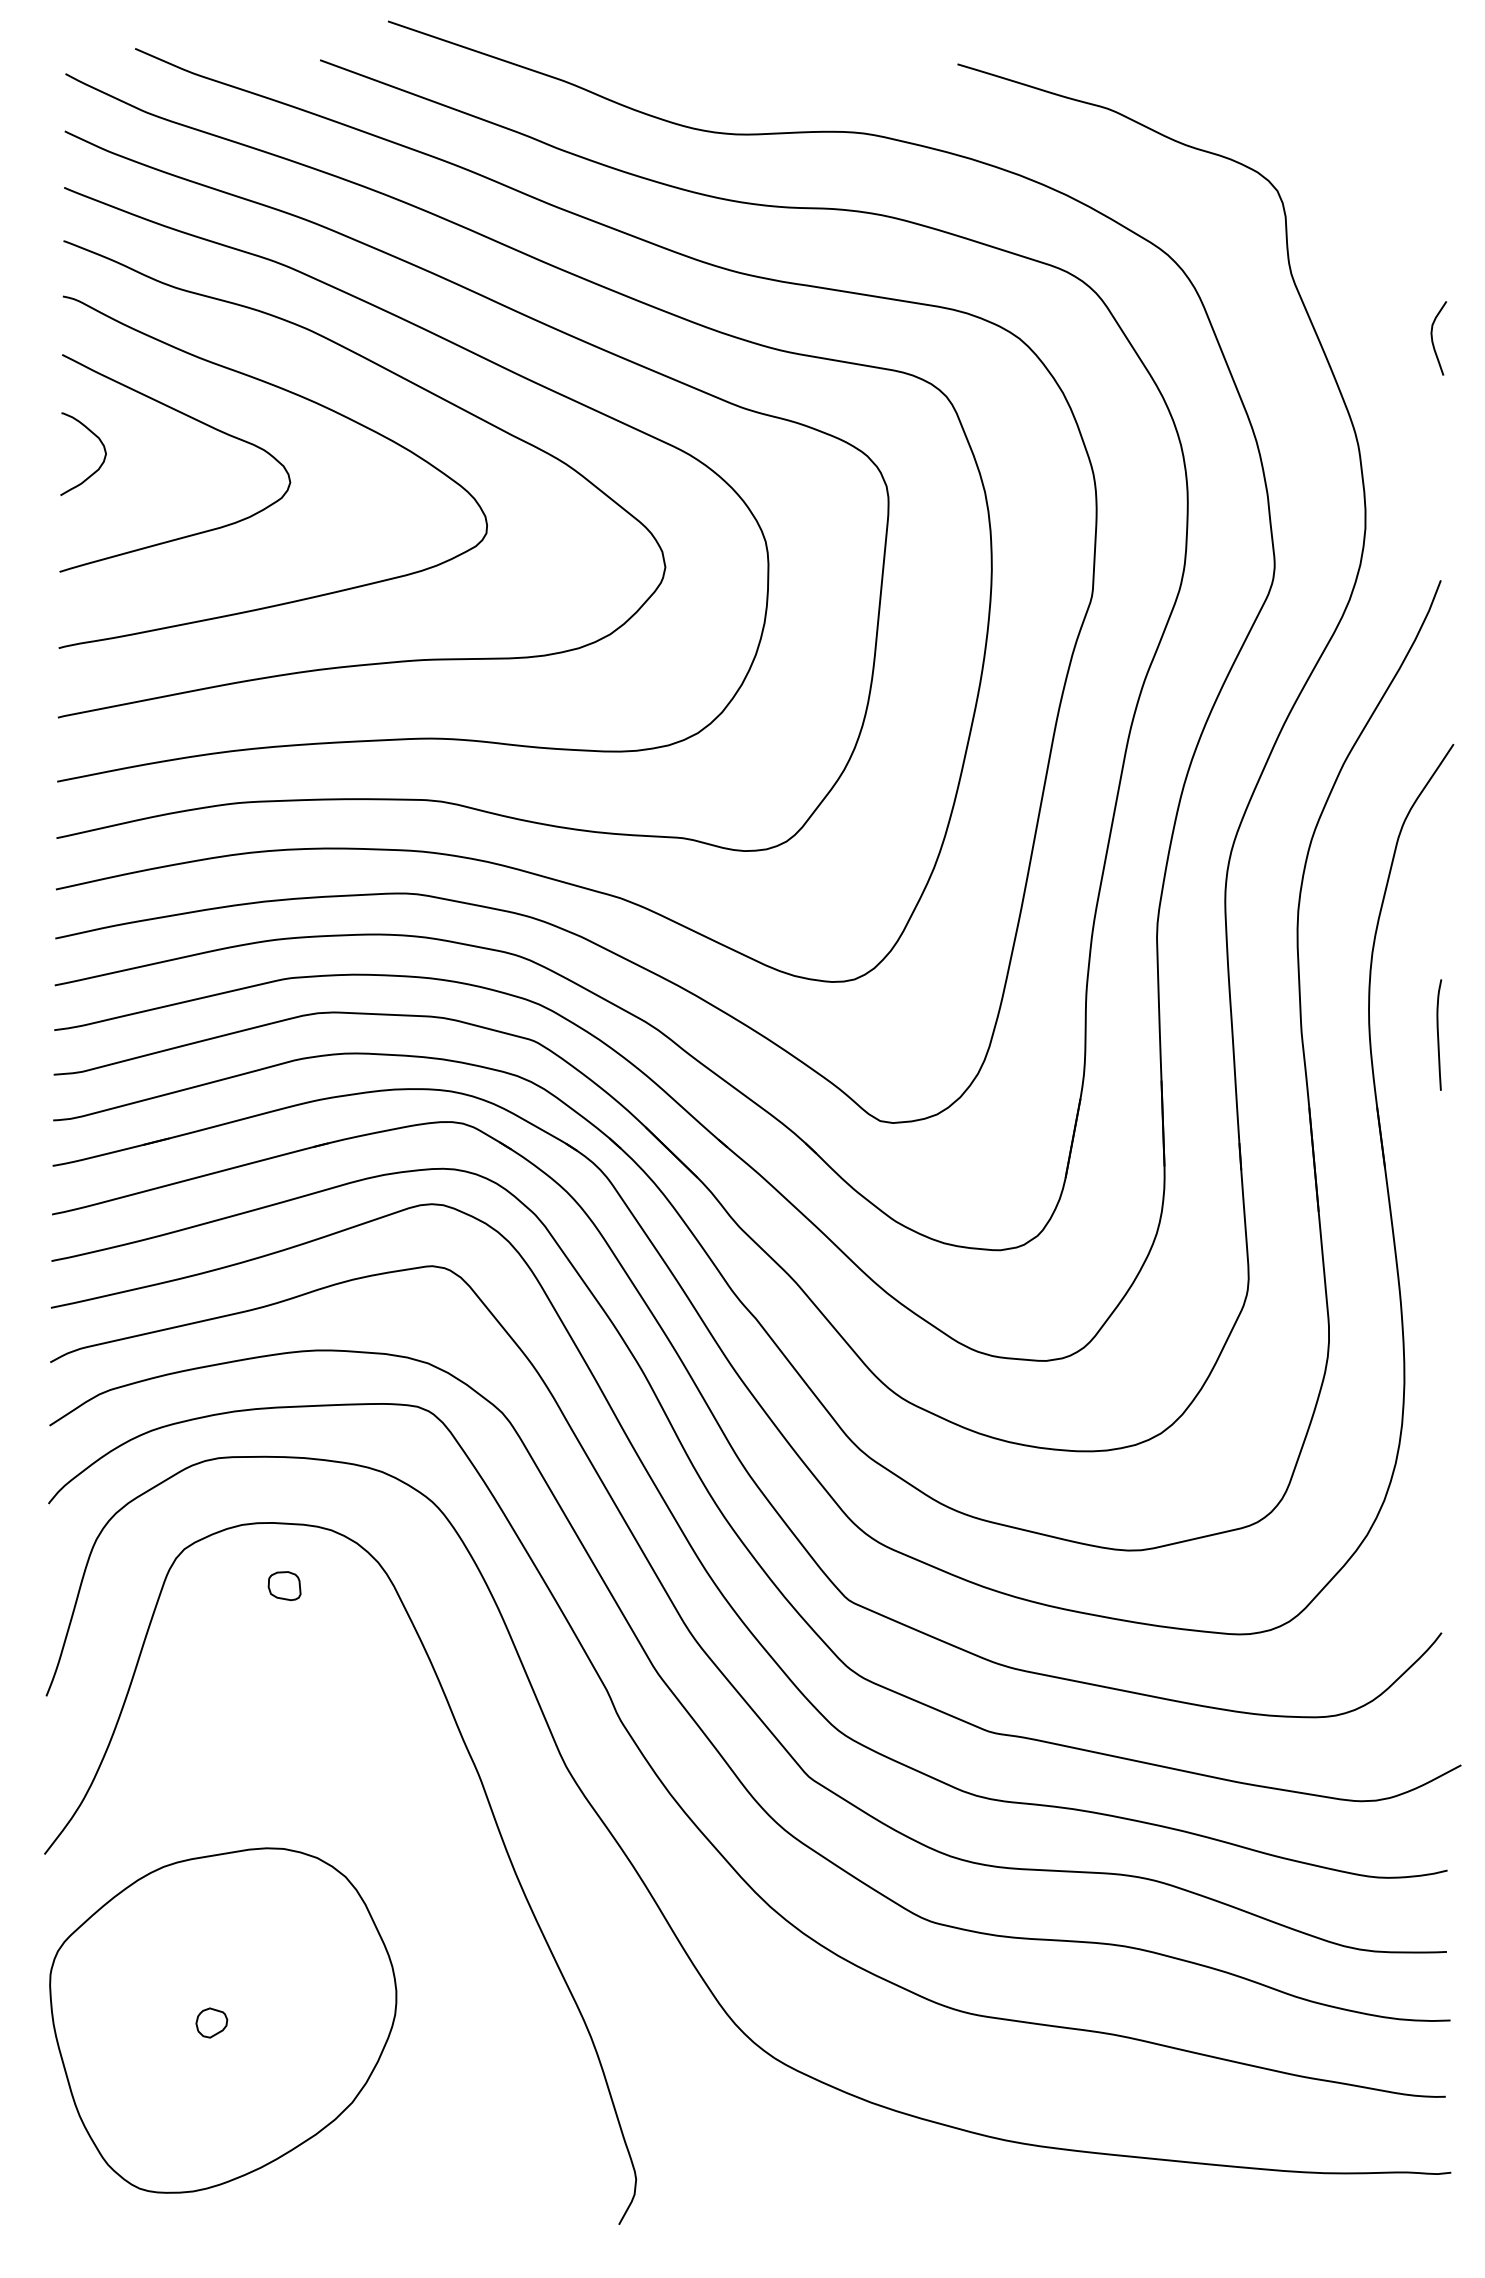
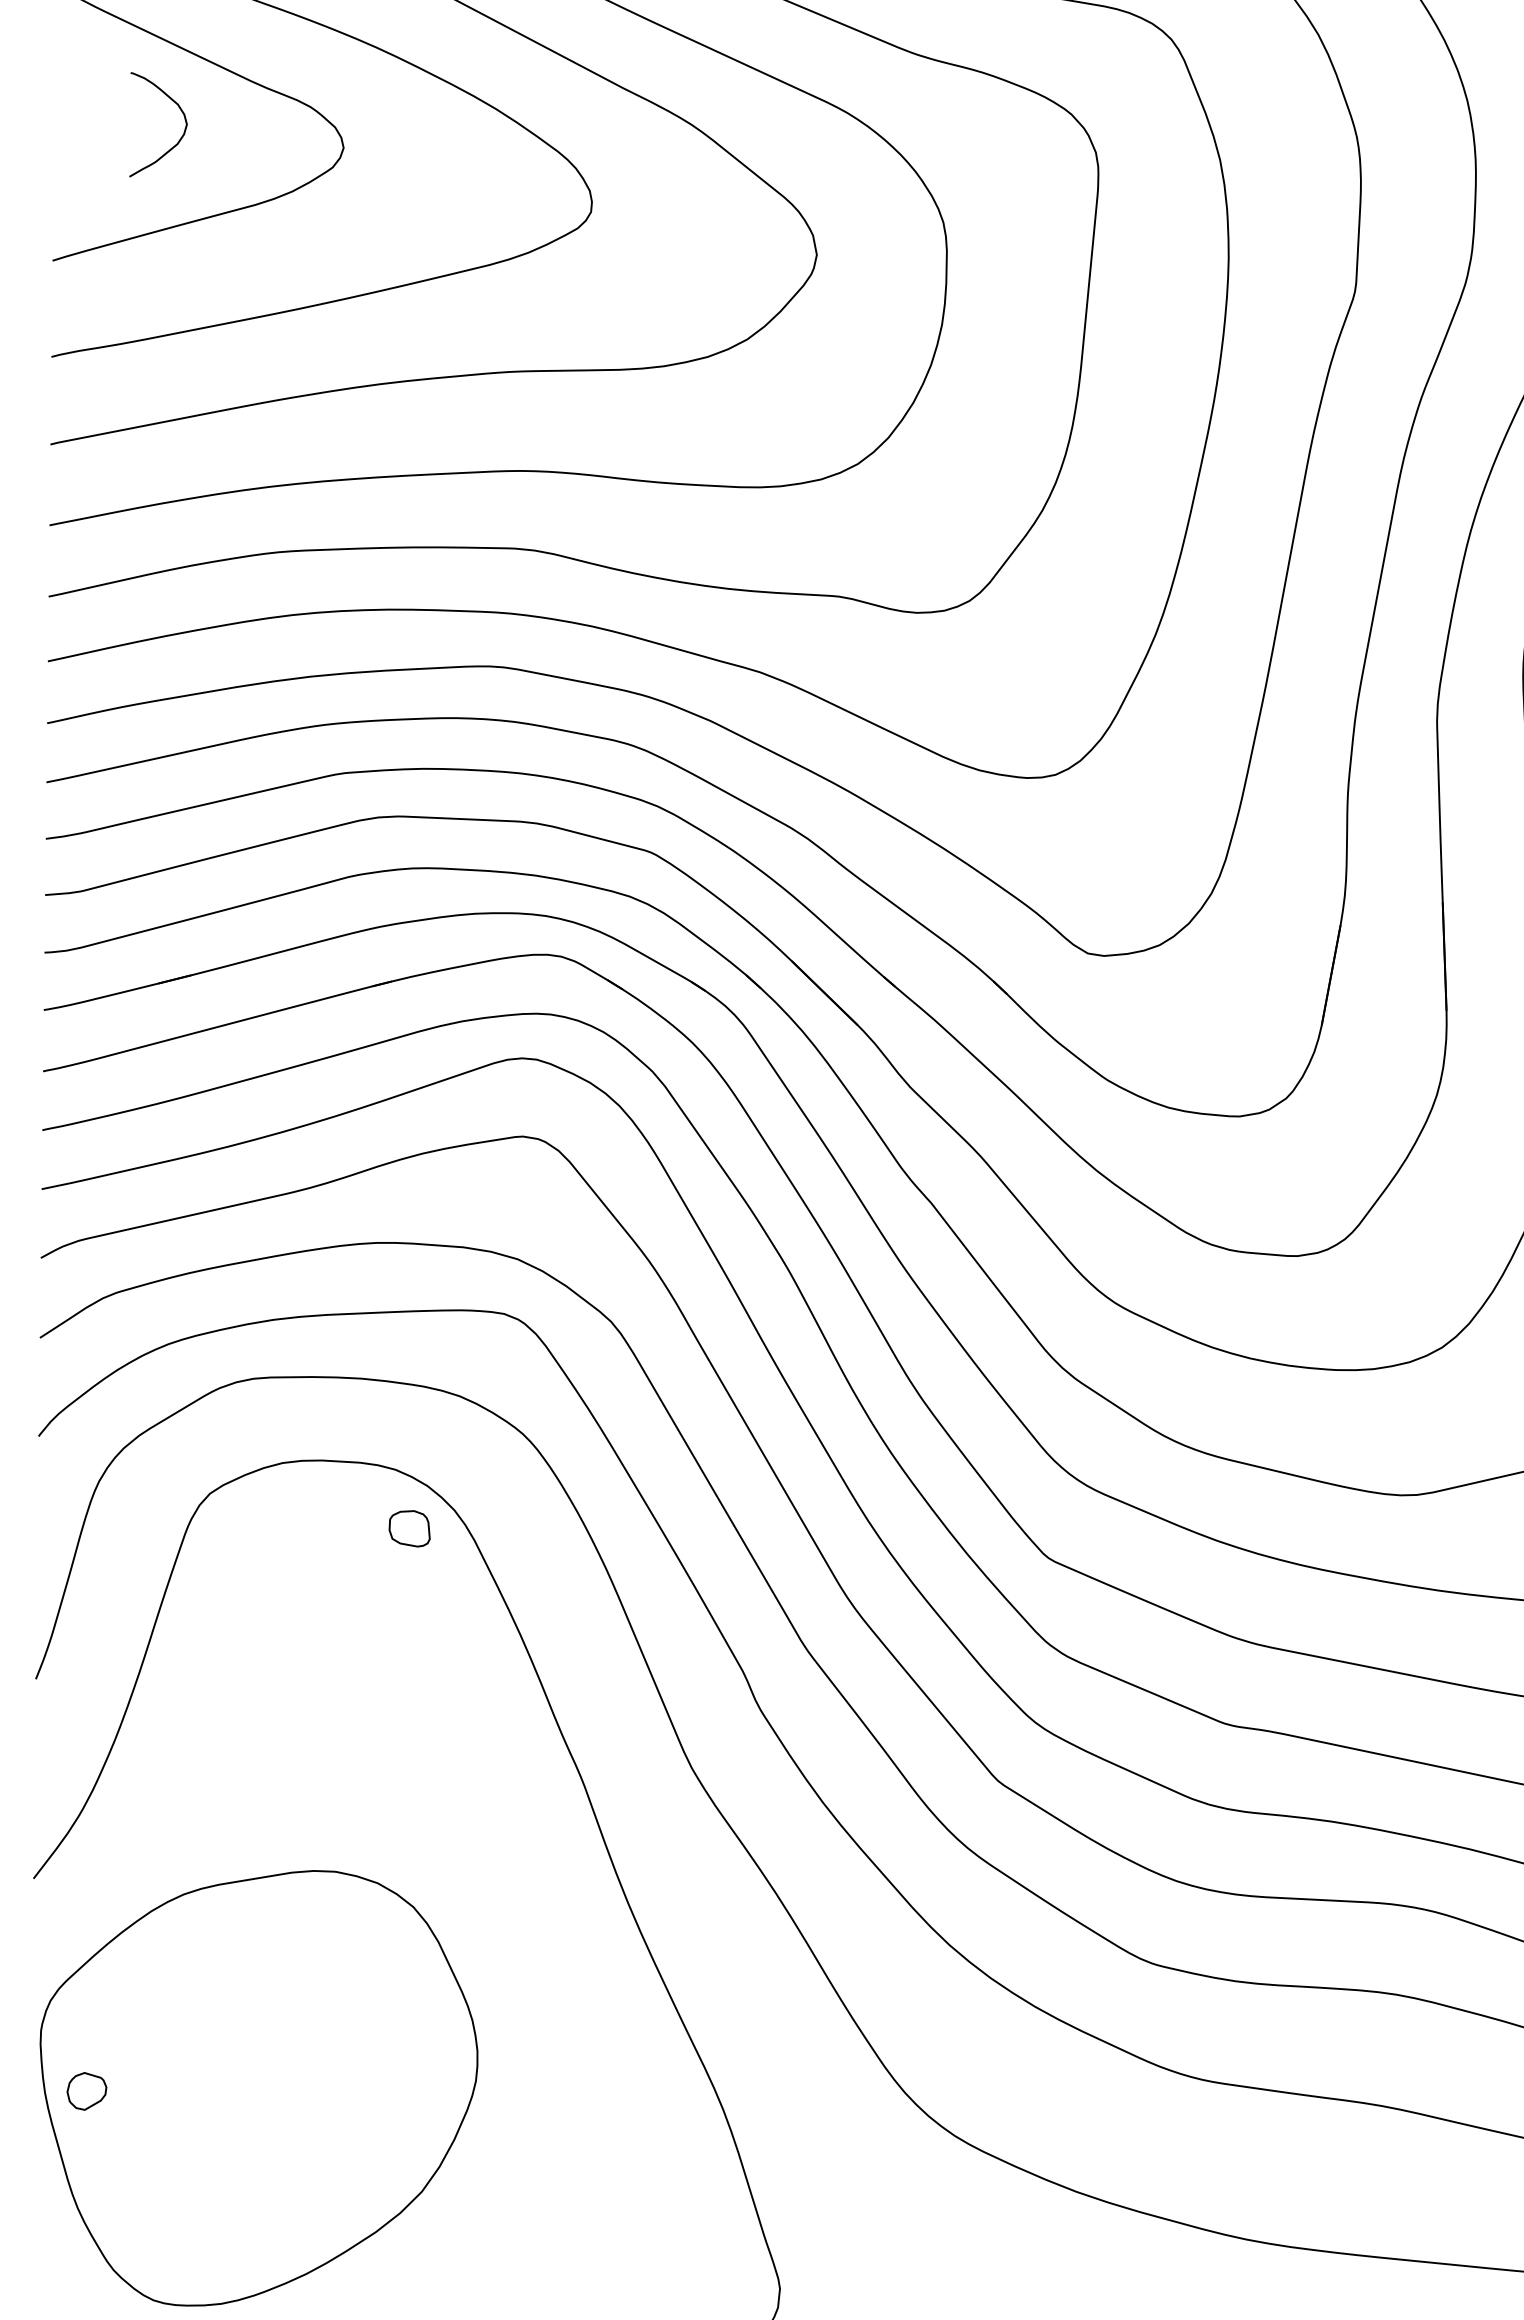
curve: (101, 444) -> (181, 112), moved
part: (284, 1586) -> (409, 1529), moved
part: (211, 2022) -> (86, 2090), moved

